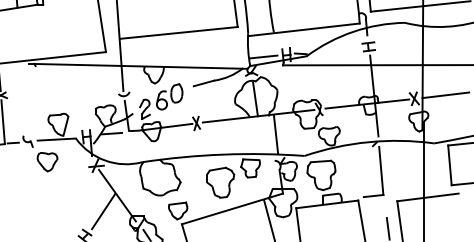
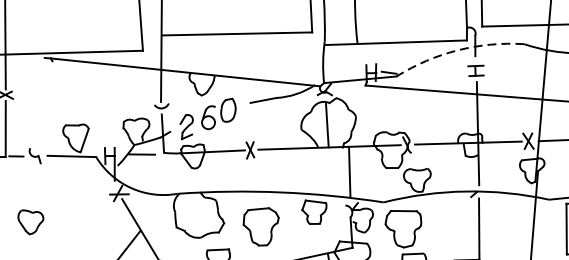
arc: (353, 31) -> (458, 49), solid -> dashed
line: (263, 56) -> (341, 72), removed
part: (47, 162) -> (30, 223), moved
part: (220, 182) -> (260, 226), moved

